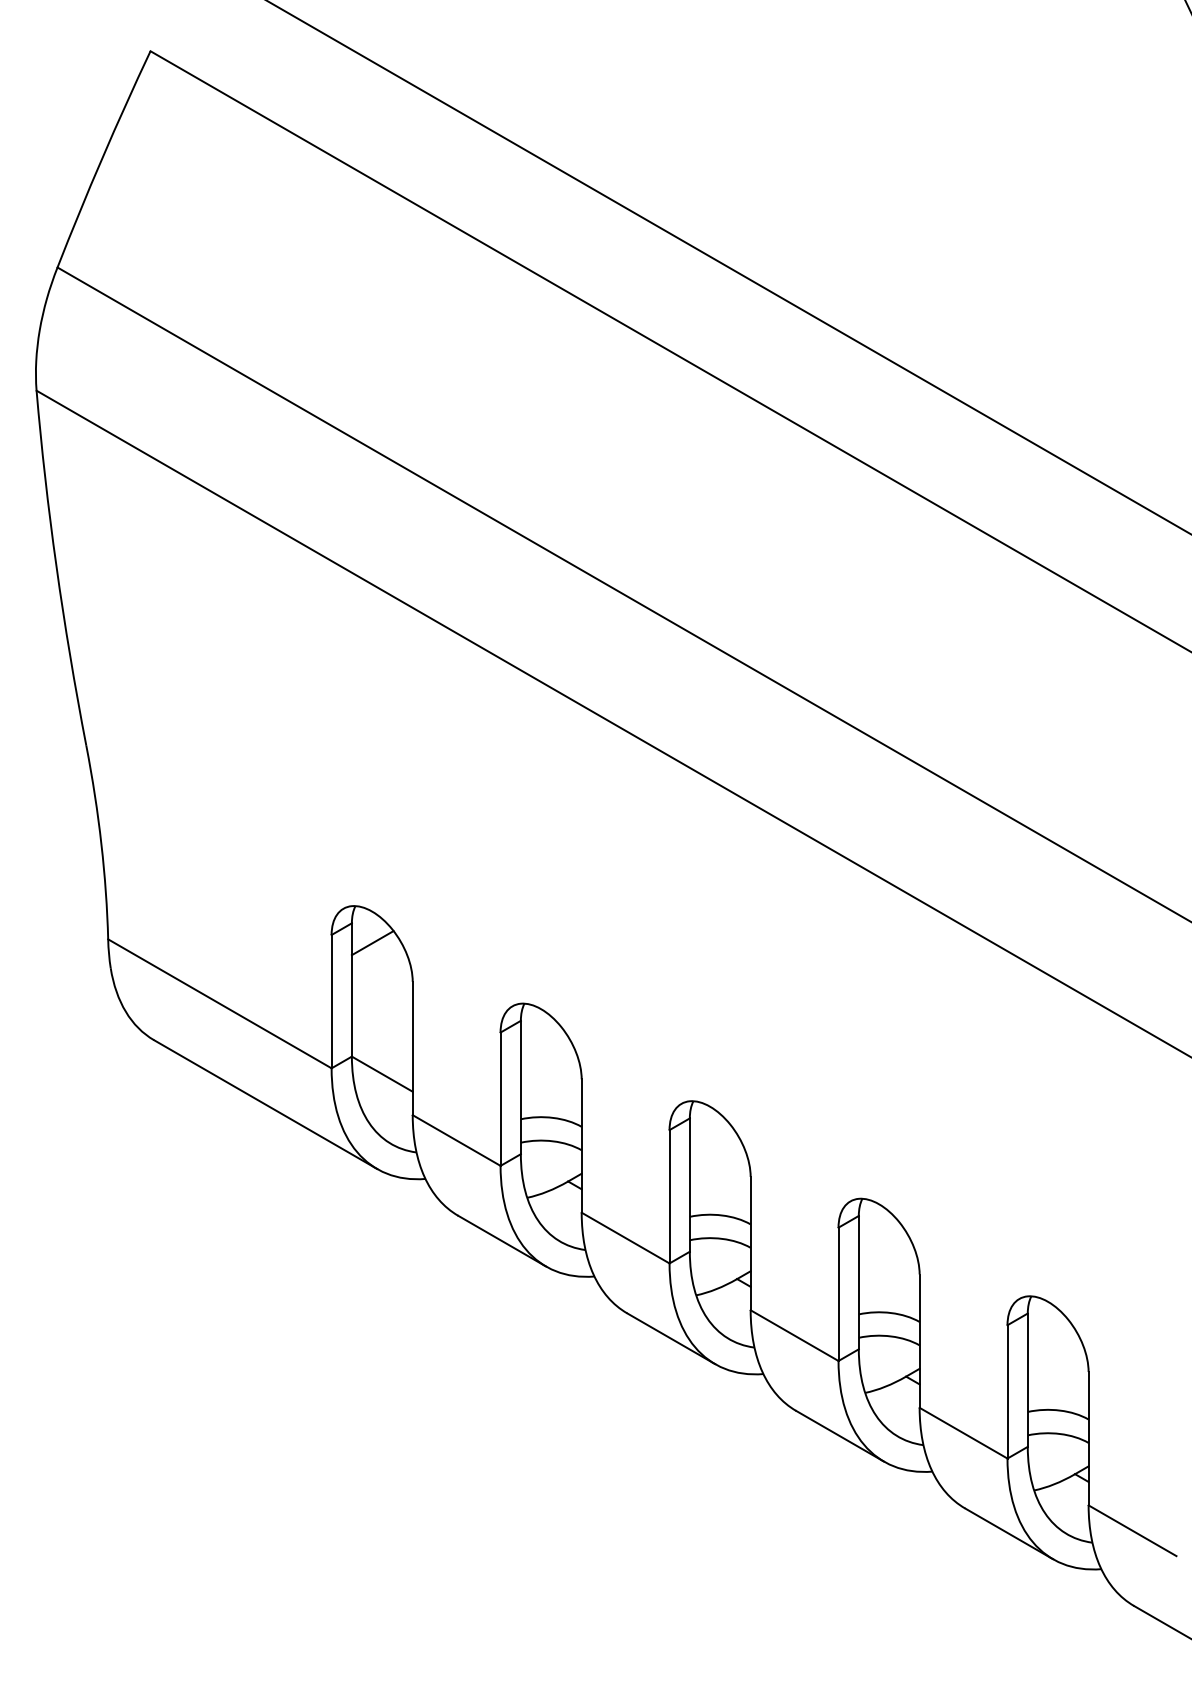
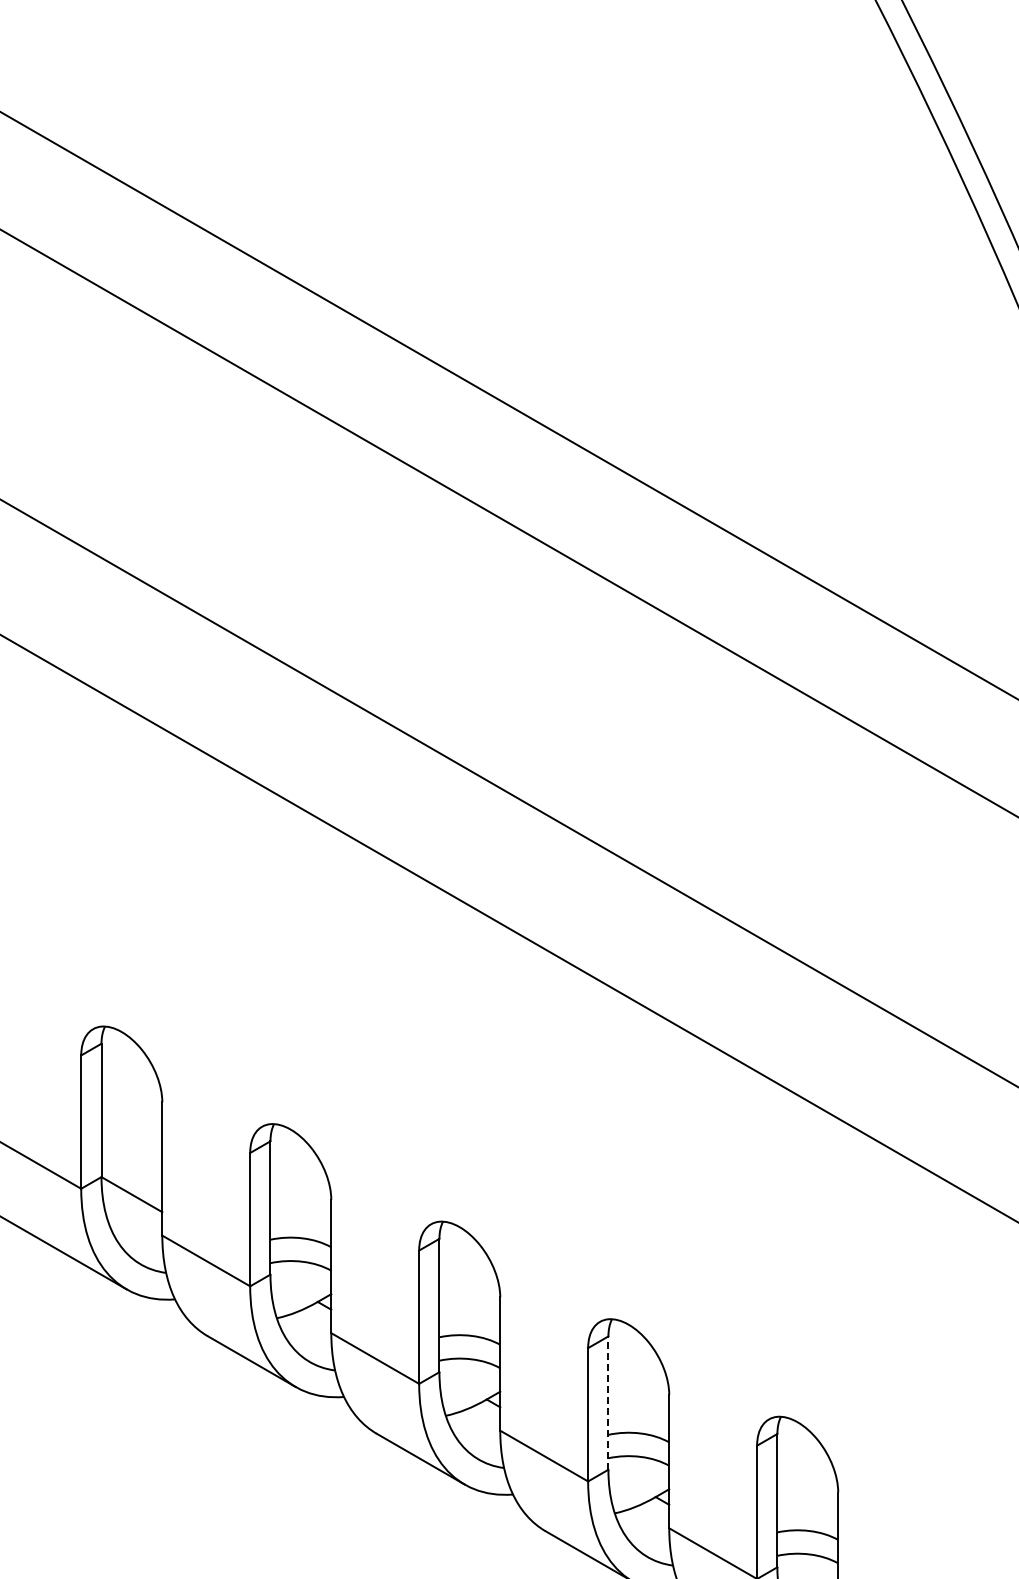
line: (372, 943) -> (122, 1063), removed
line: (858, 1282) -> (608, 1402), solid -> dashed

